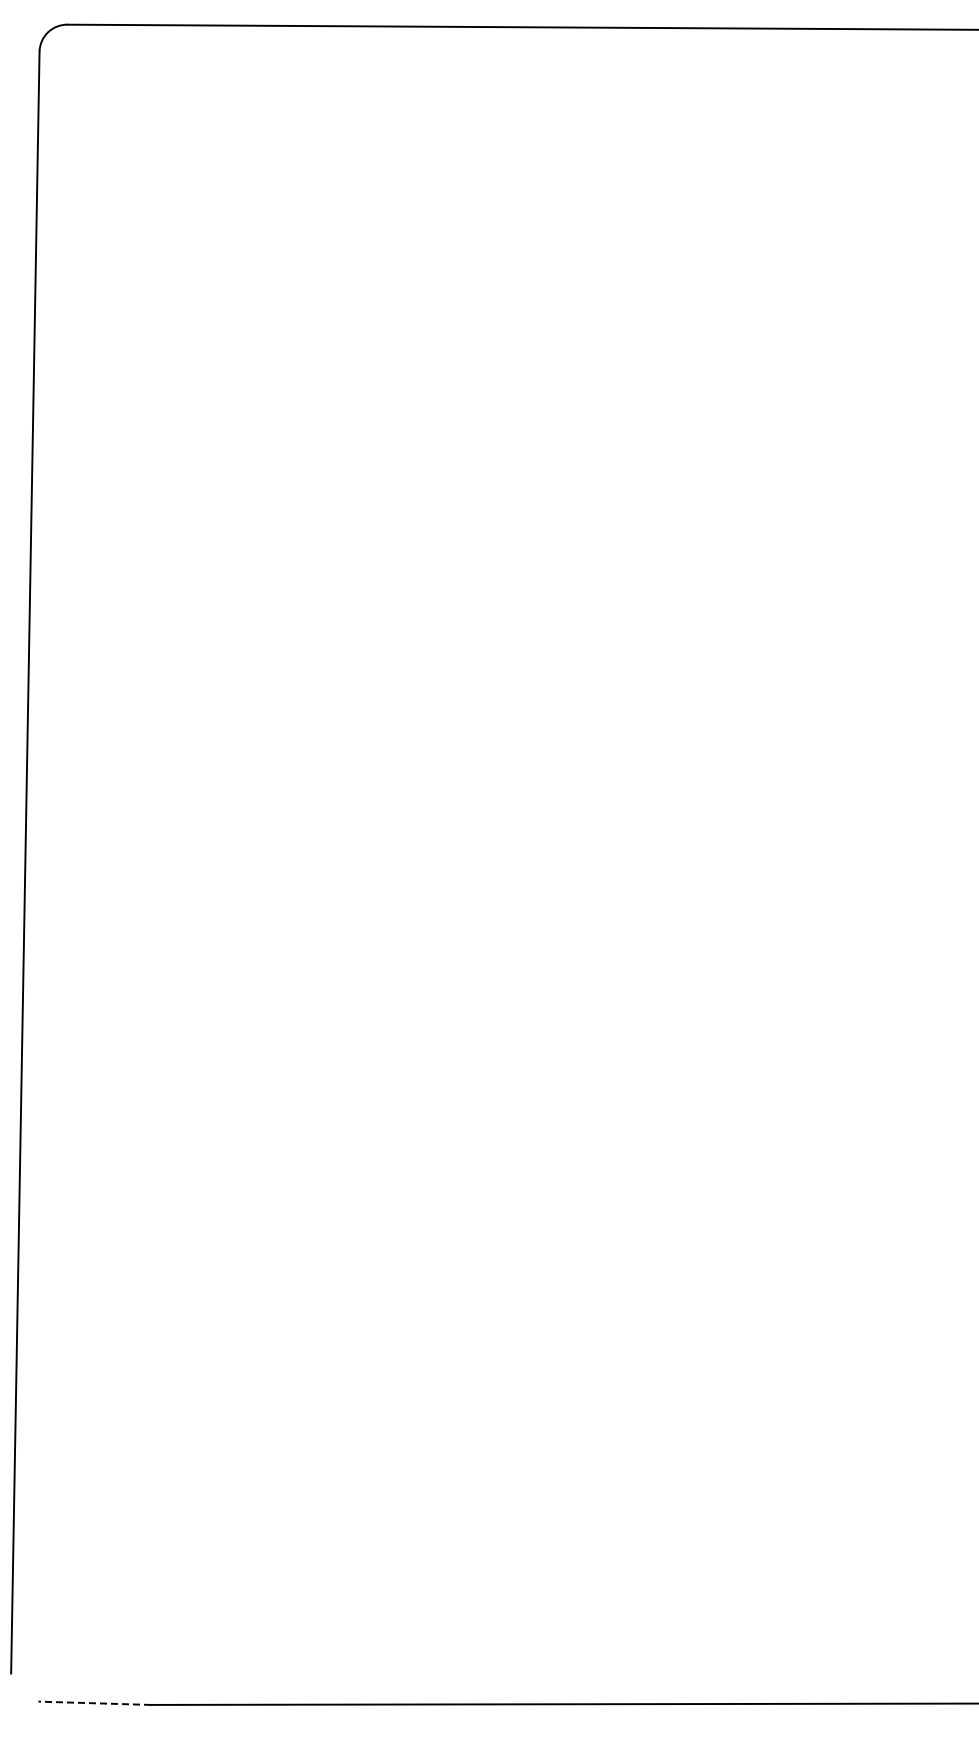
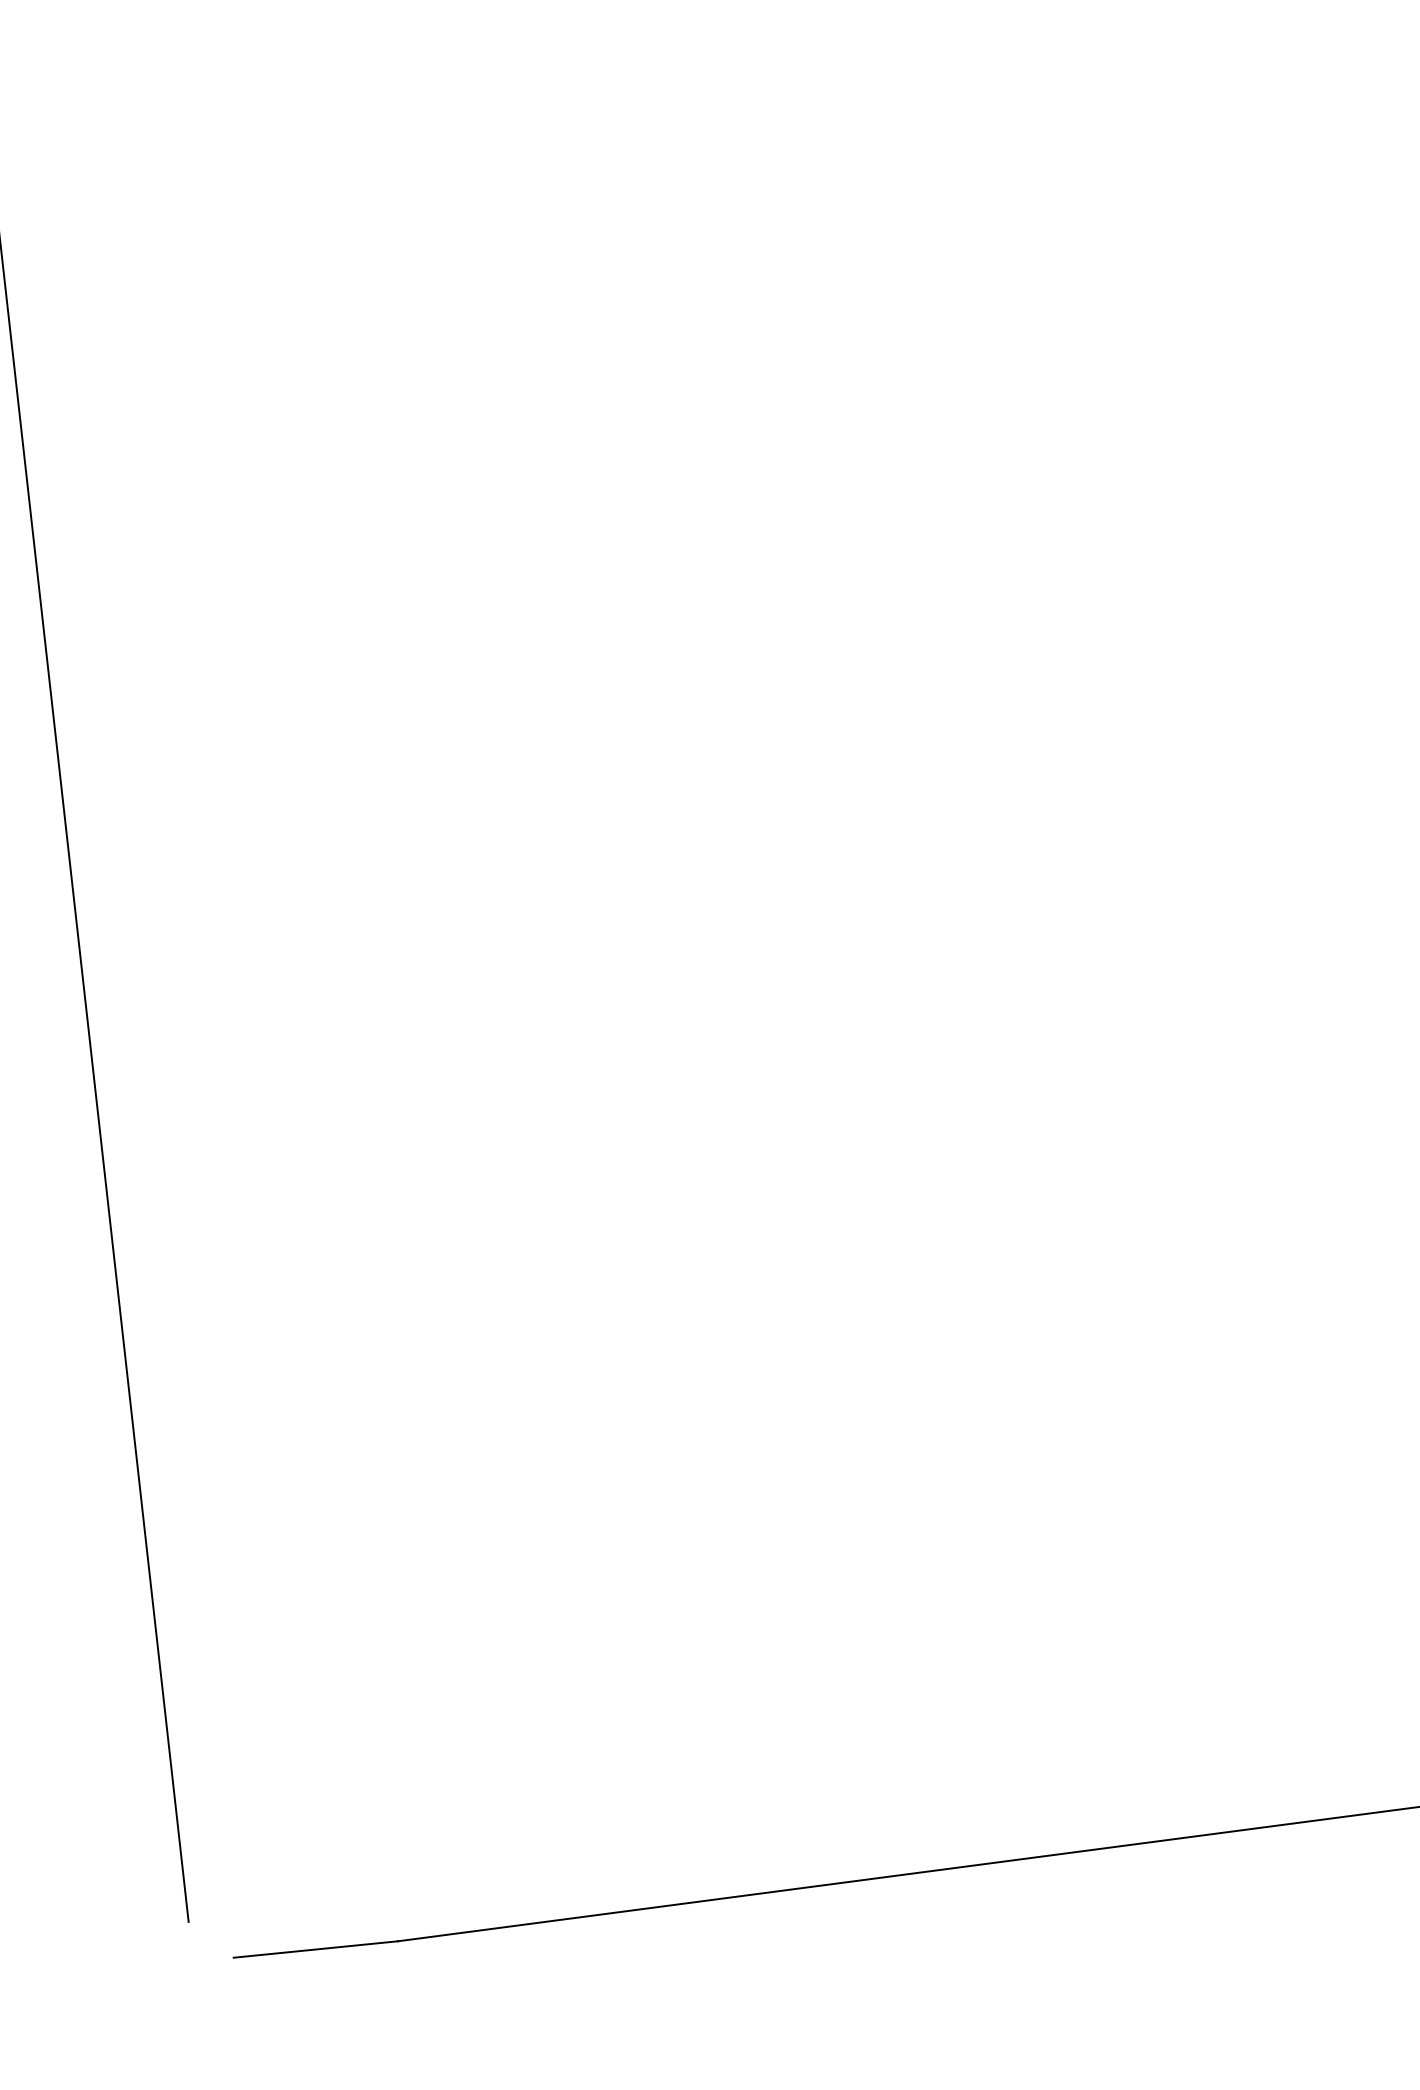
line: (94, 1703) -> (315, 1949), dashed -> solid

